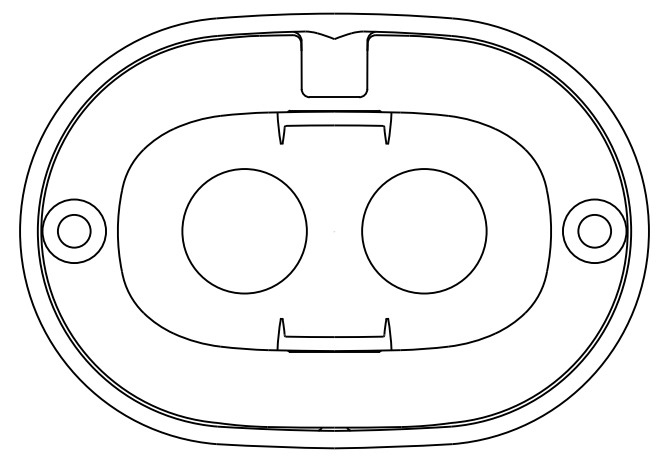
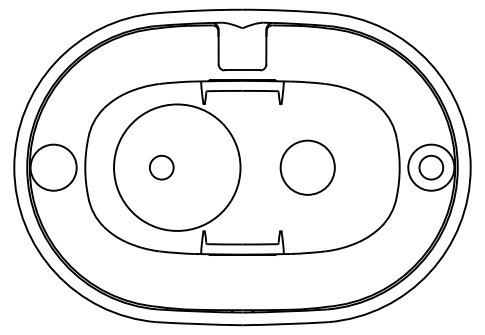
circle: (74, 231) -> (161, 167), moved
circle: (244, 231) -> (177, 167), size x1.4
circle: (424, 231) -> (307, 167), size x0.6

